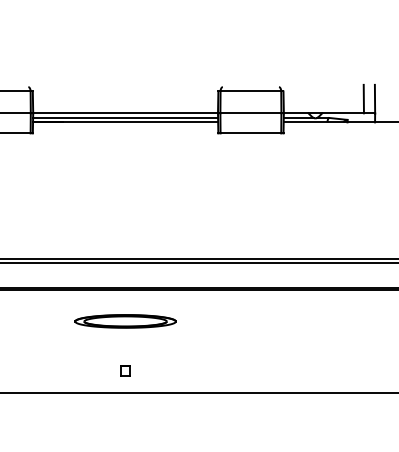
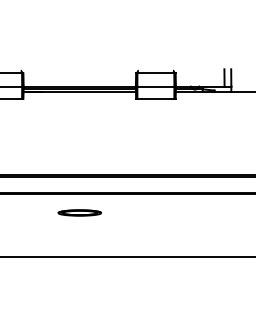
part: (125, 320) -> (79, 212), size x0.7
part: (125, 370) -> (79, 242), removed

